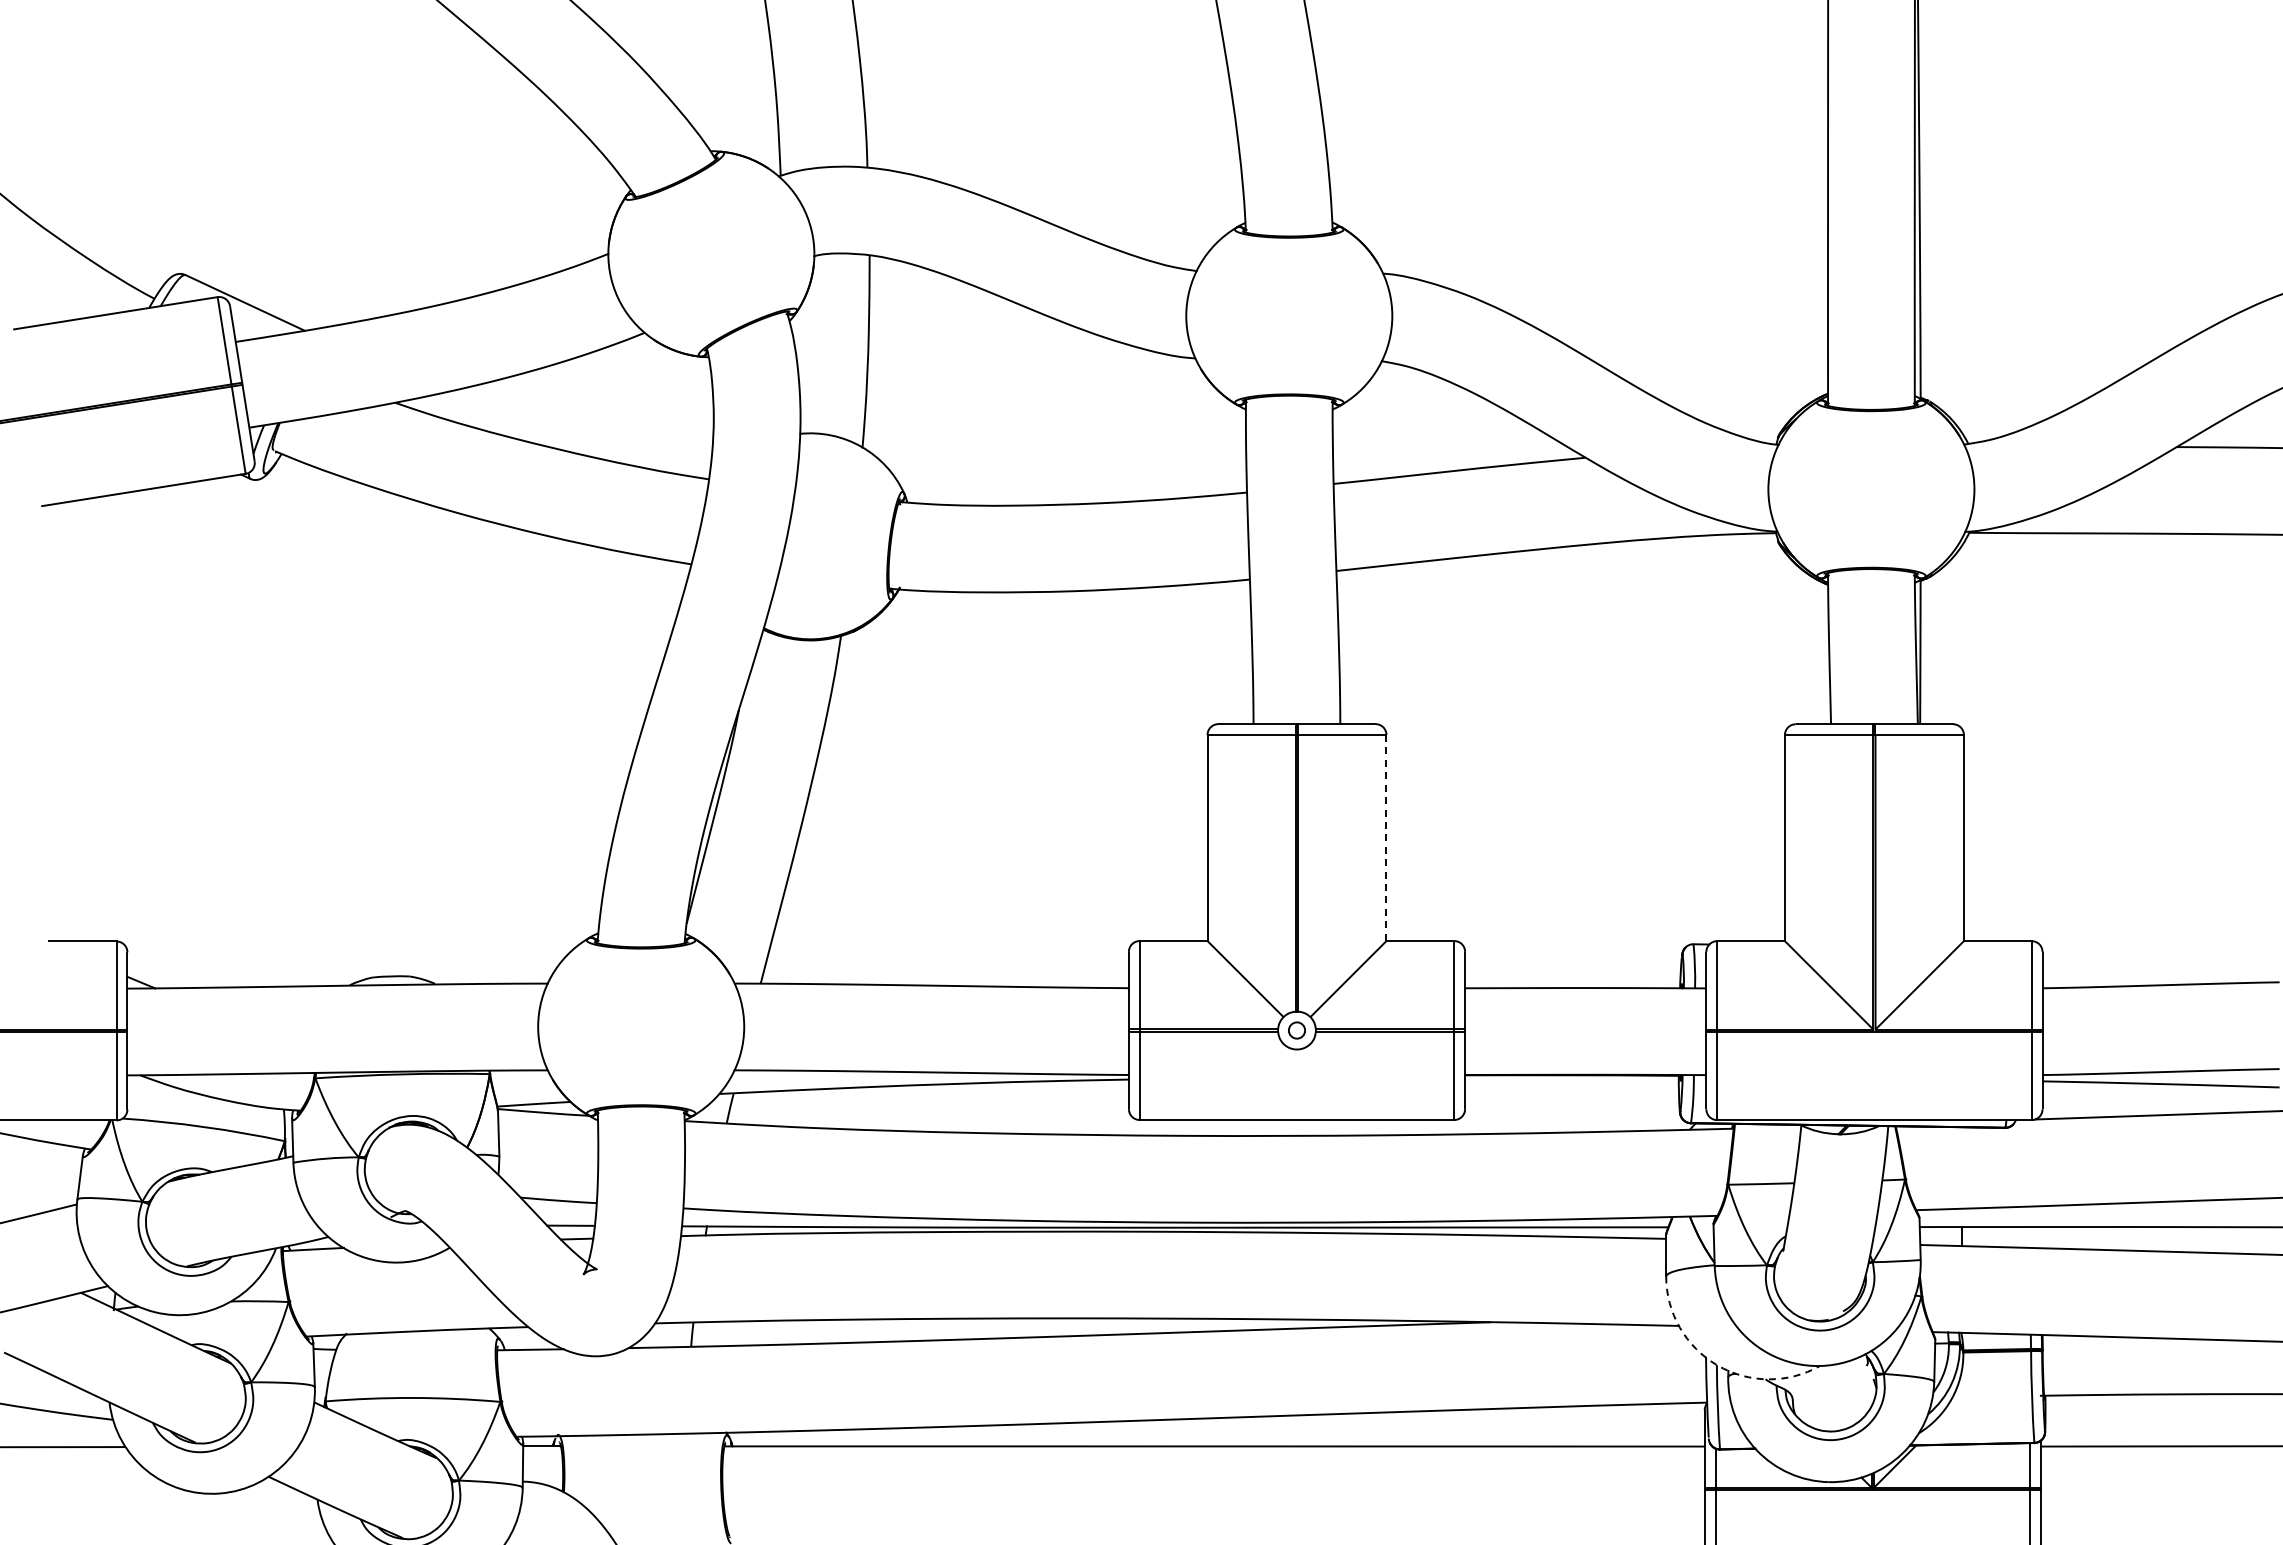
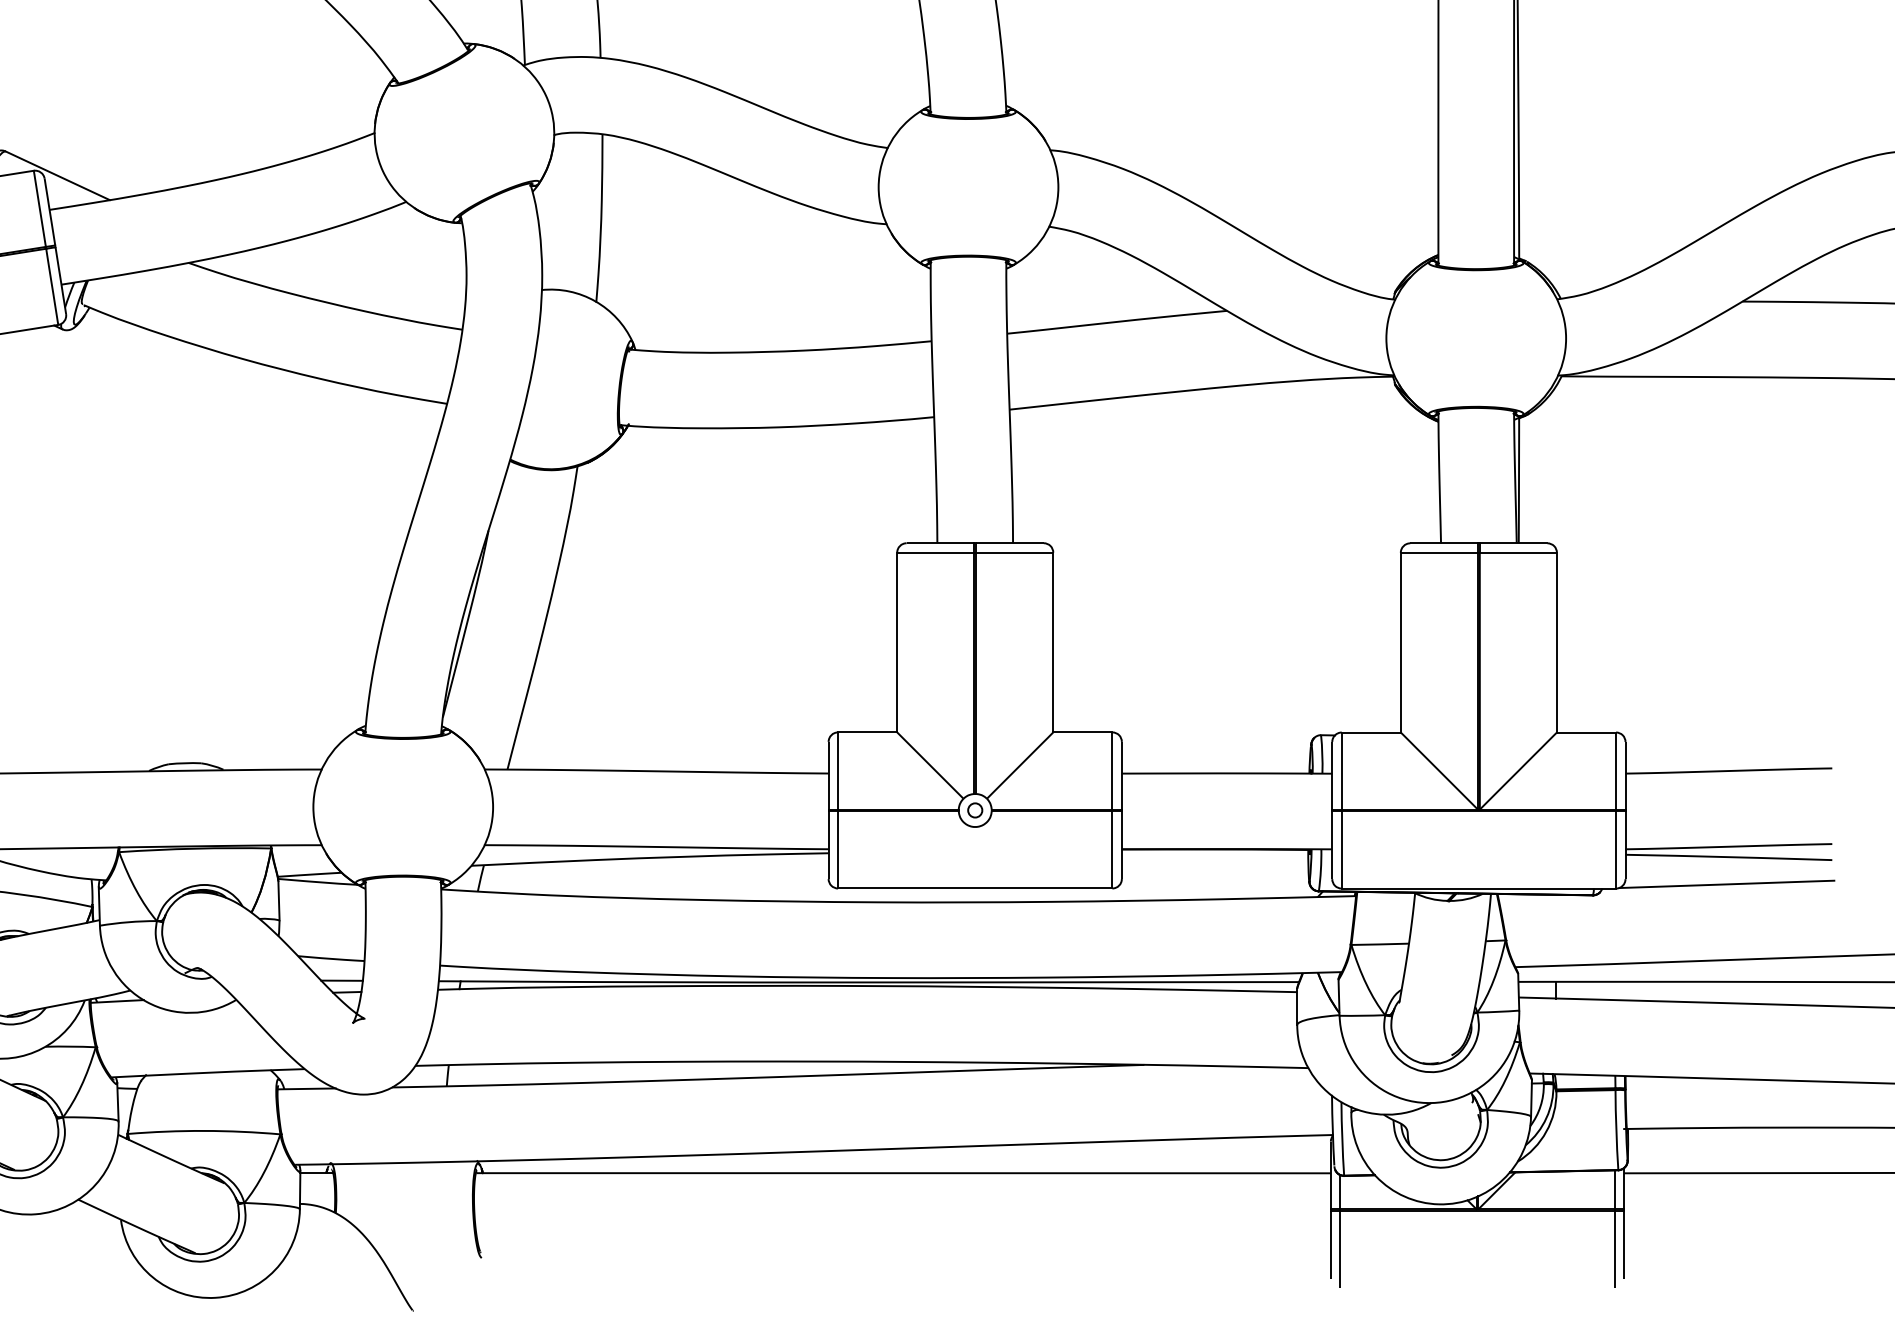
line: (1386, 838) -> (1053, 642), dashed -> solid
arc: (1717, 1365) -> (1342, 1102), dashed -> solid

